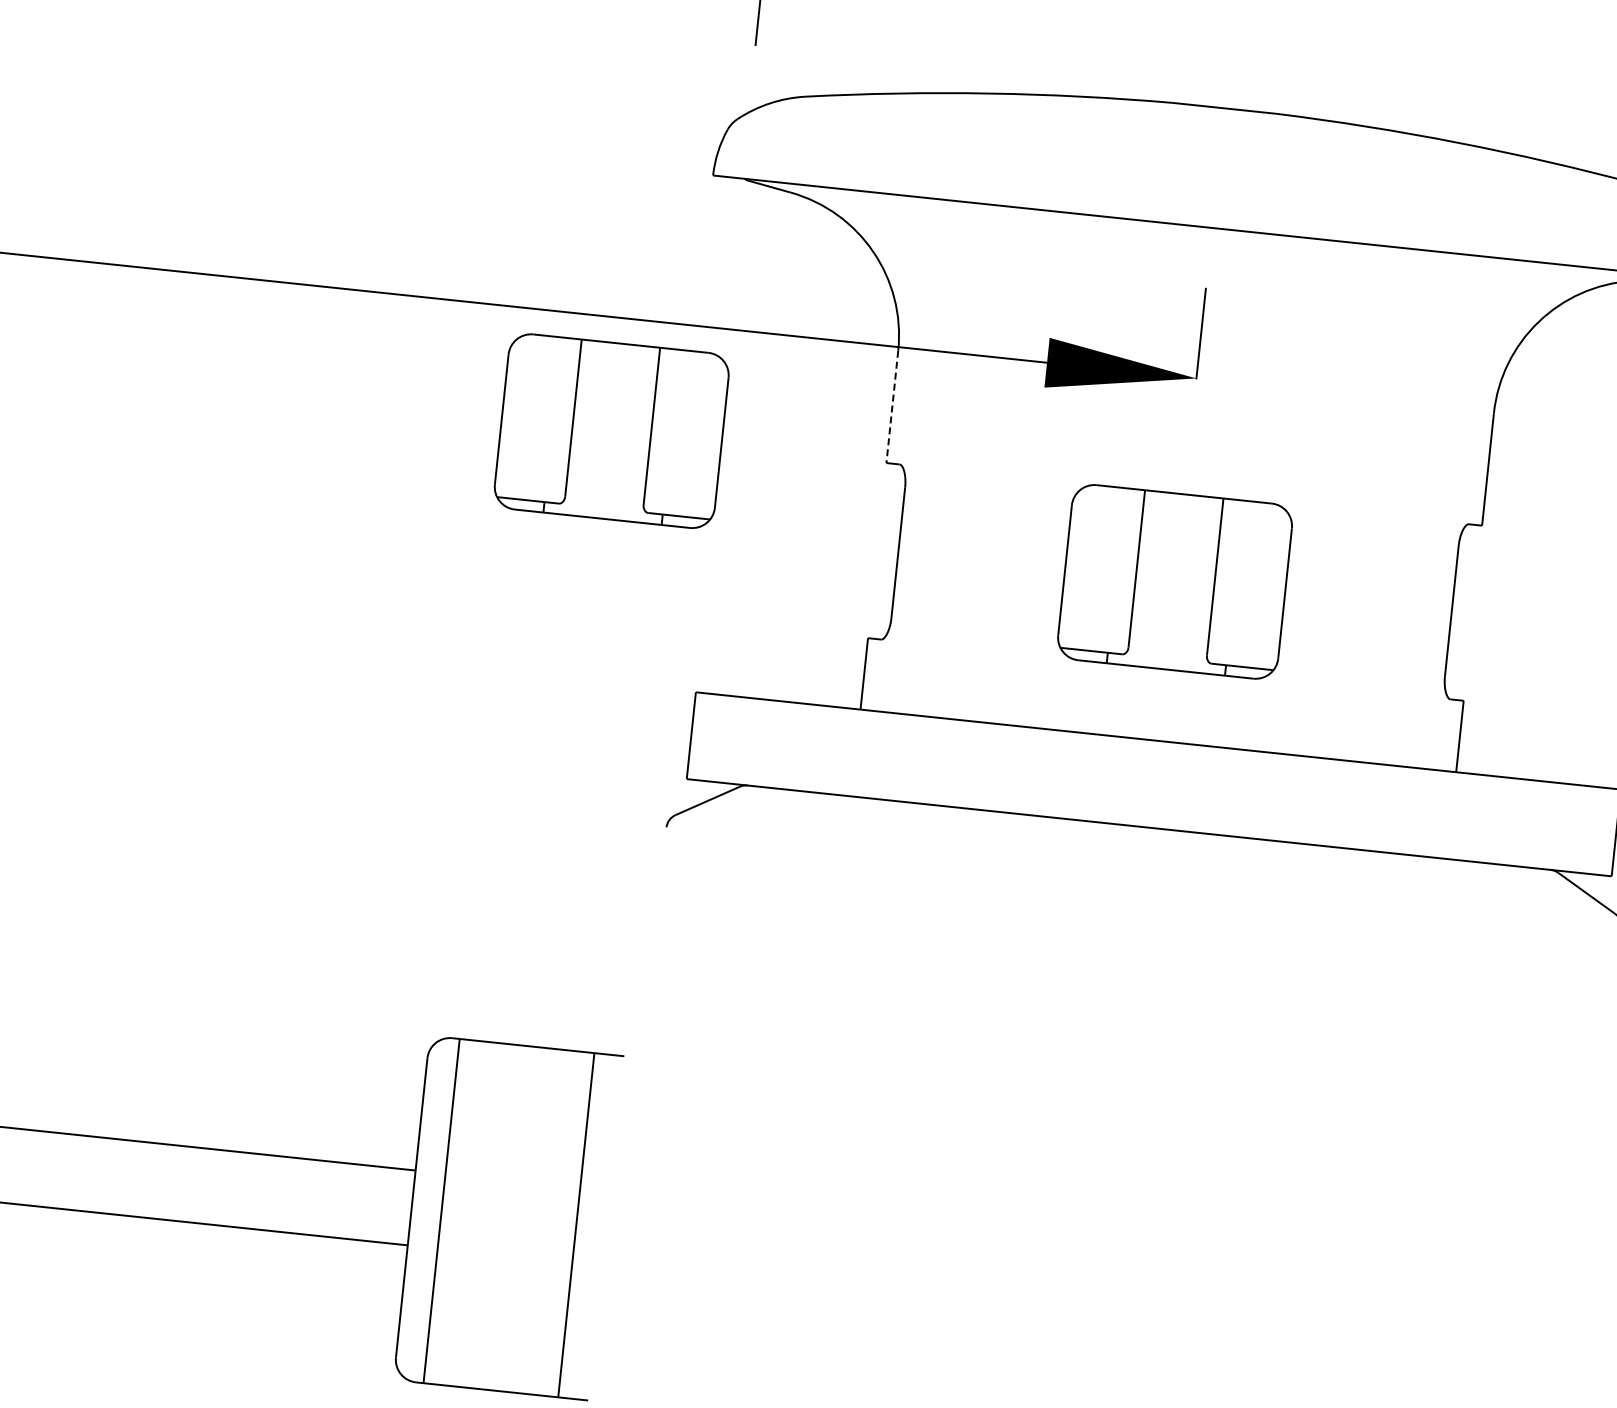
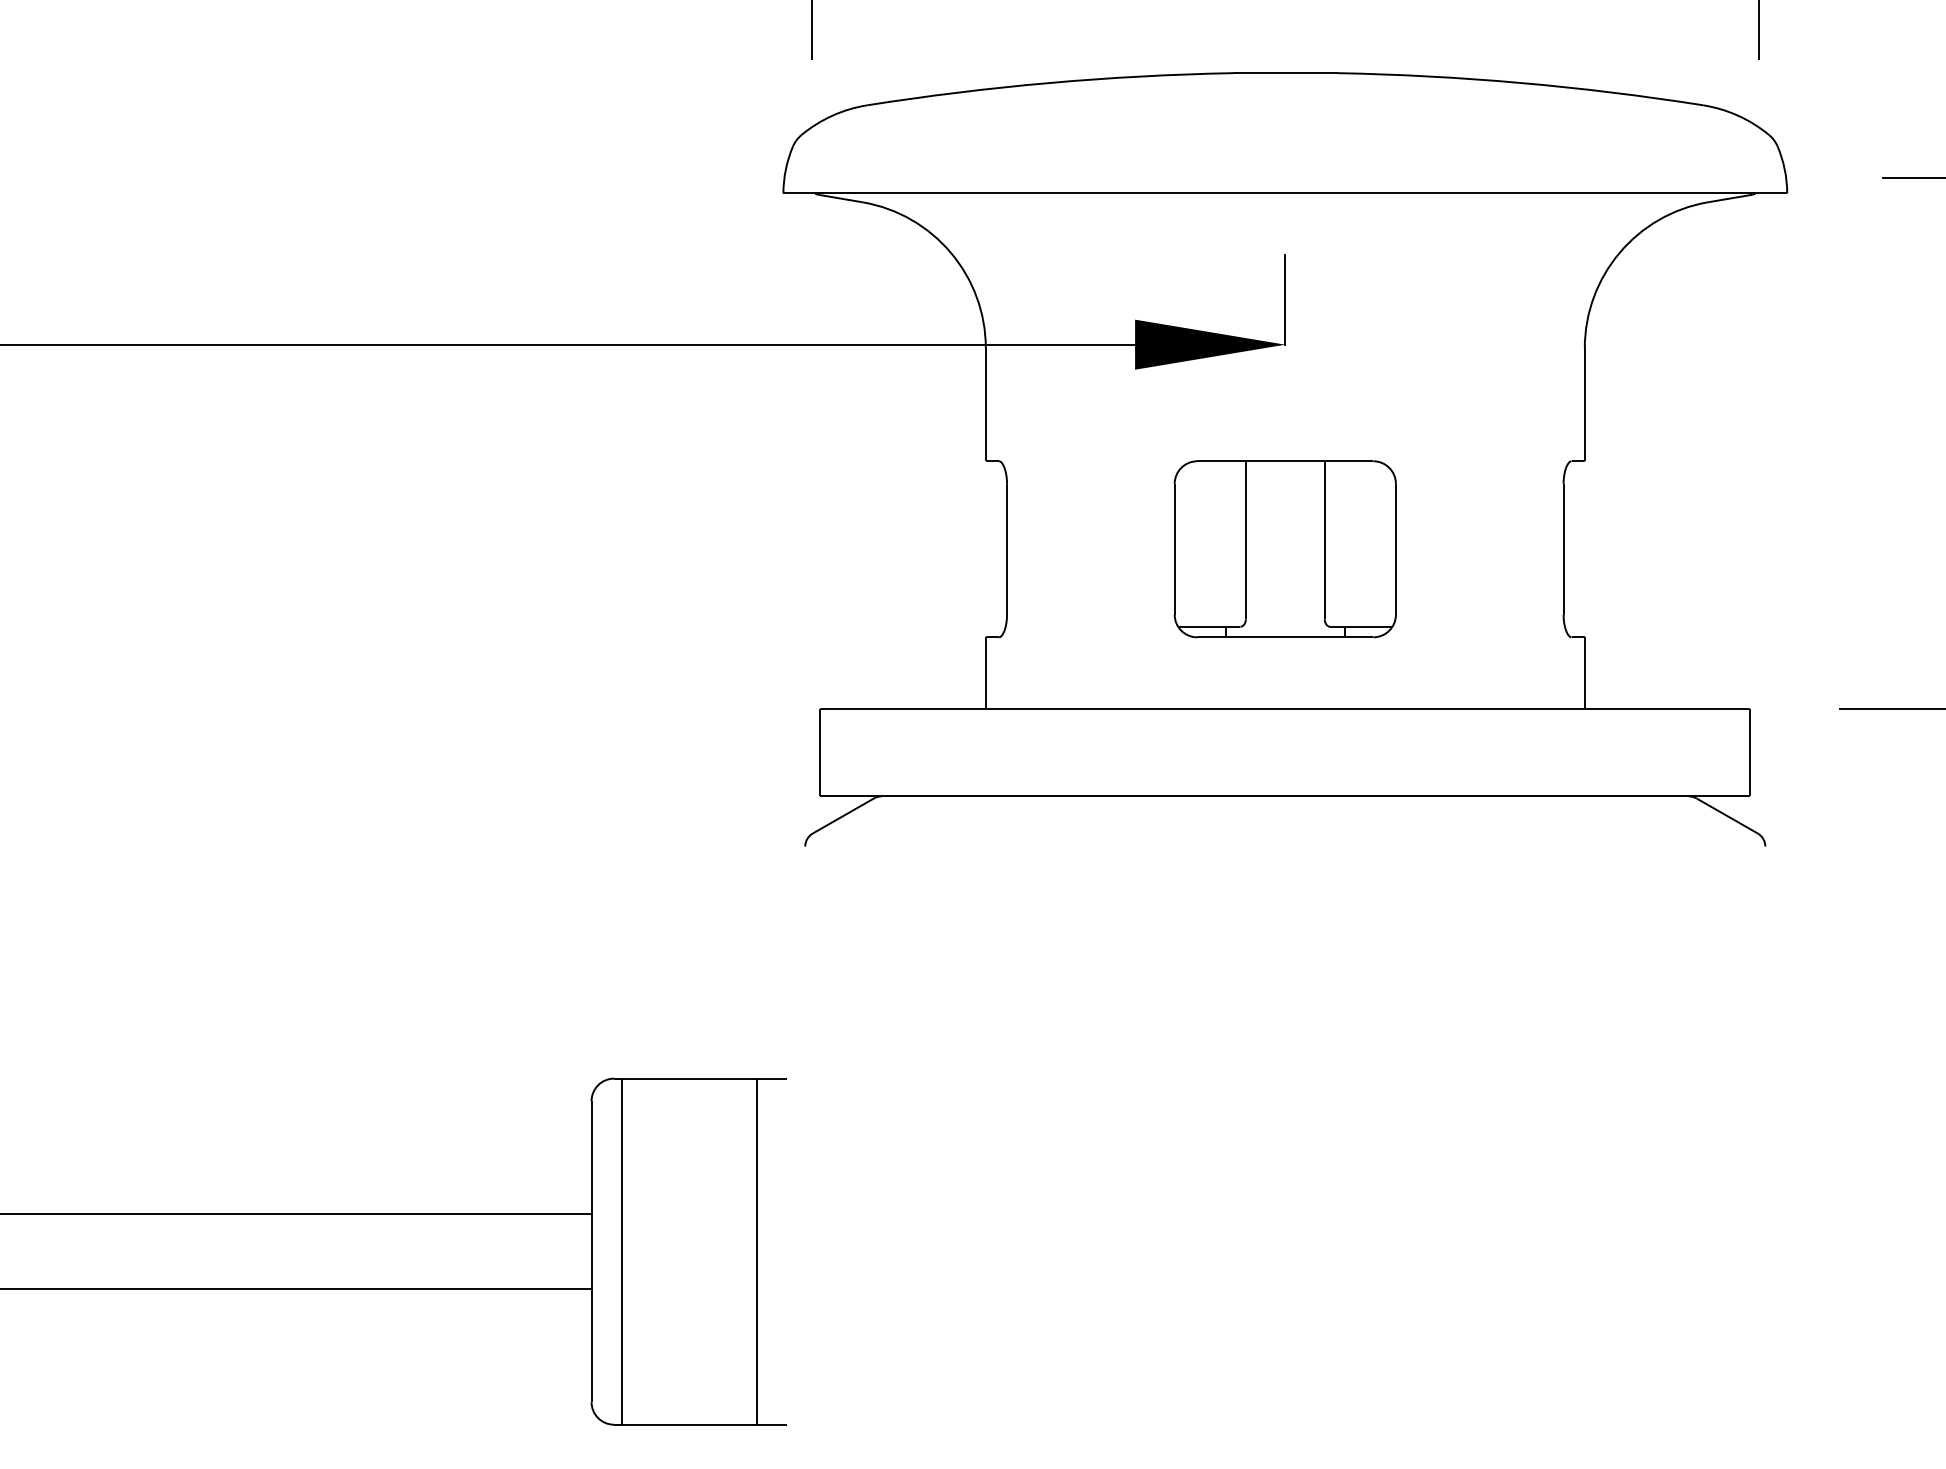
line: (891, 407) -> (985, 405), dashed -> solid
part: (610, 431) -> (708, 458), removed

